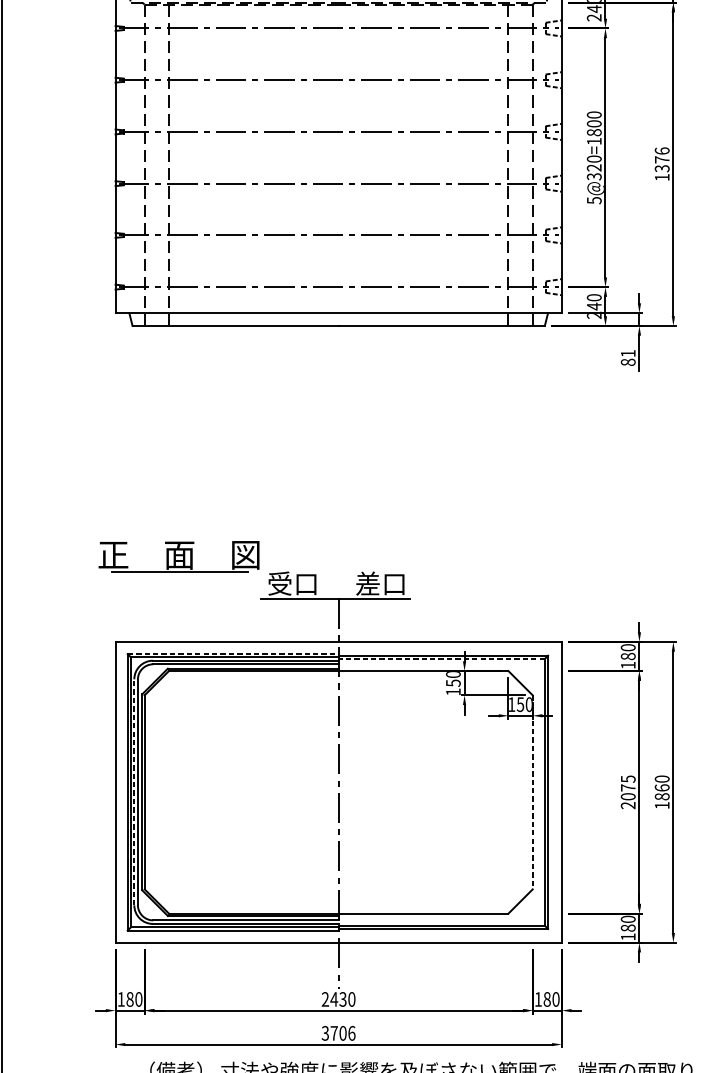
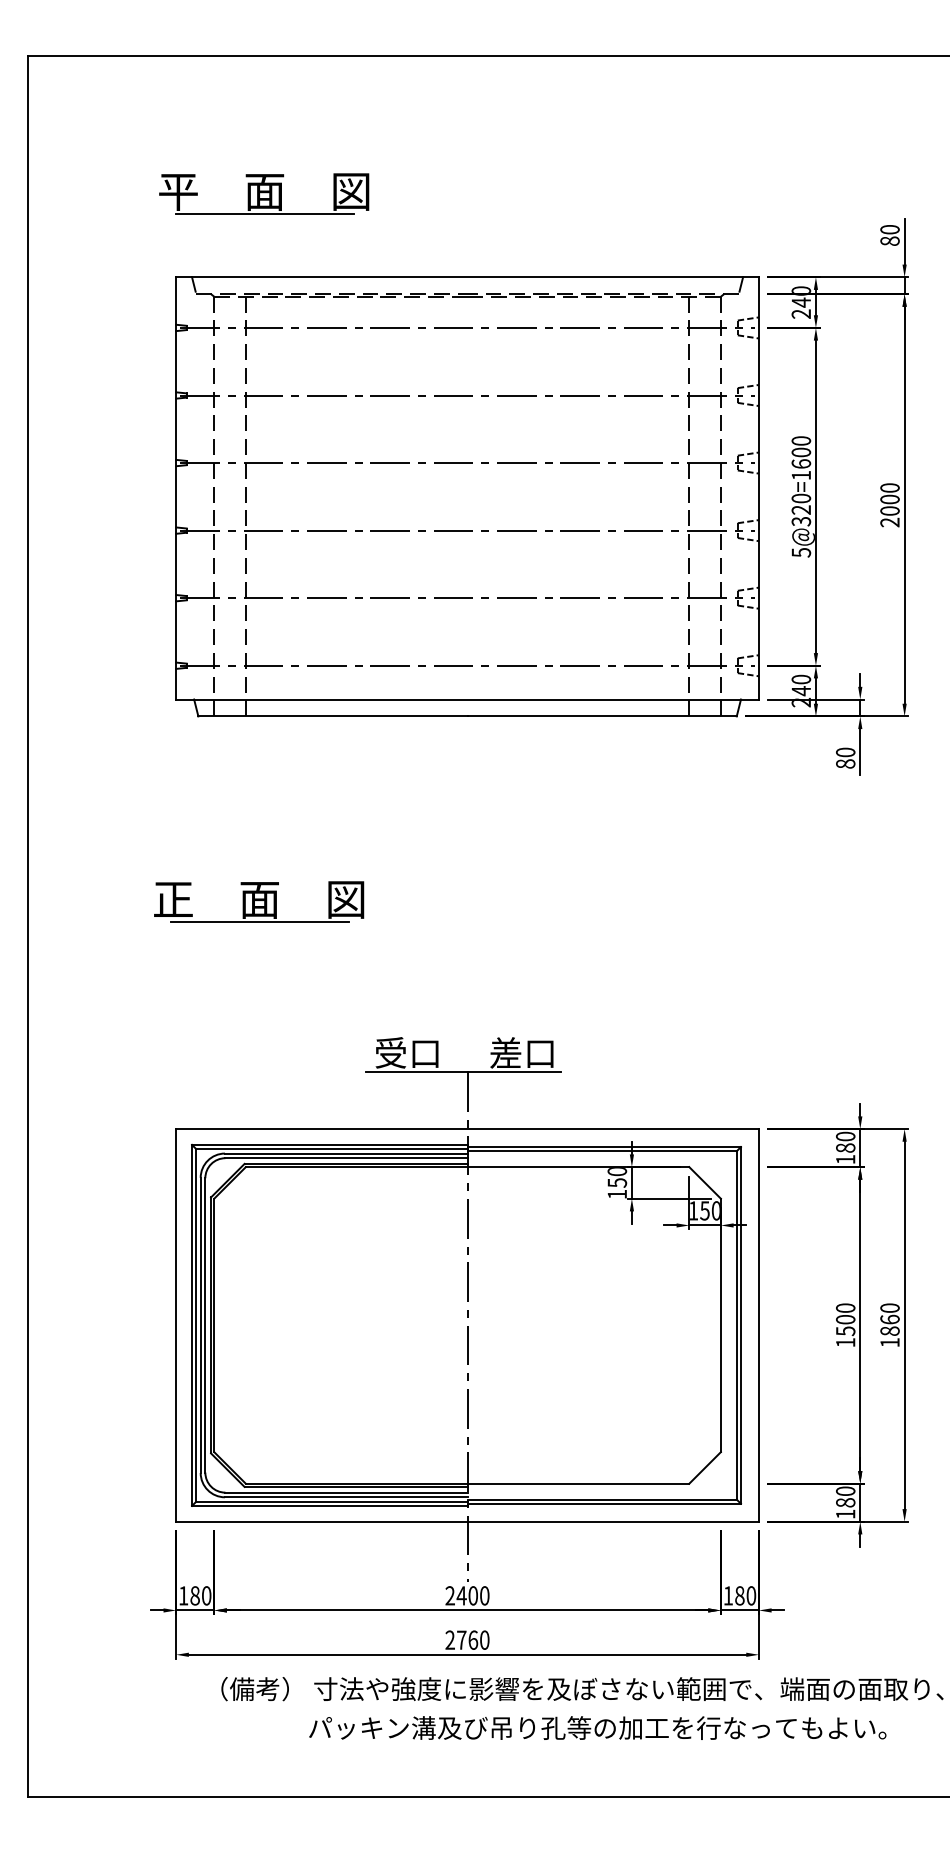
text: (593, 132) -> (800, 463), 5@320=1800 -> 5@320=1600
text: (661, 164) -> (889, 505), 1376 -> 2000
text: (628, 353) -> (845, 752), 81 -> 80
part: (179, 556) -> (259, 901), moved
line: (232, 653) -> (329, 1144), dashed -> solid
line: (442, 659) -> (602, 1151), dashed -> solid
line: (134, 792) -> (200, 1325), dashed -> solid
line: (532, 792) -> (720, 1325), dashed -> solid
text: (628, 792) -> (845, 1325), 2075 -> 1500
text: (342, 999) -> (472, 1595), 2430 -> 2400
text: (338, 1032) -> (467, 1639), 3706 -> 2760

